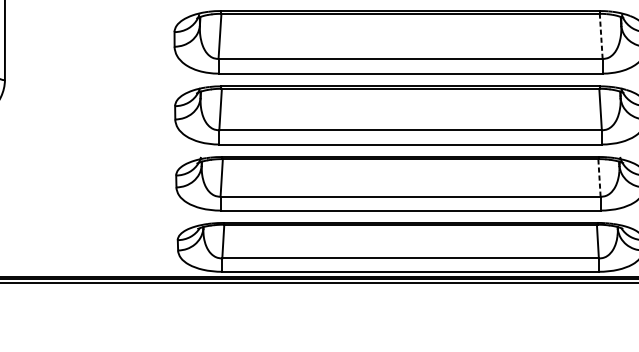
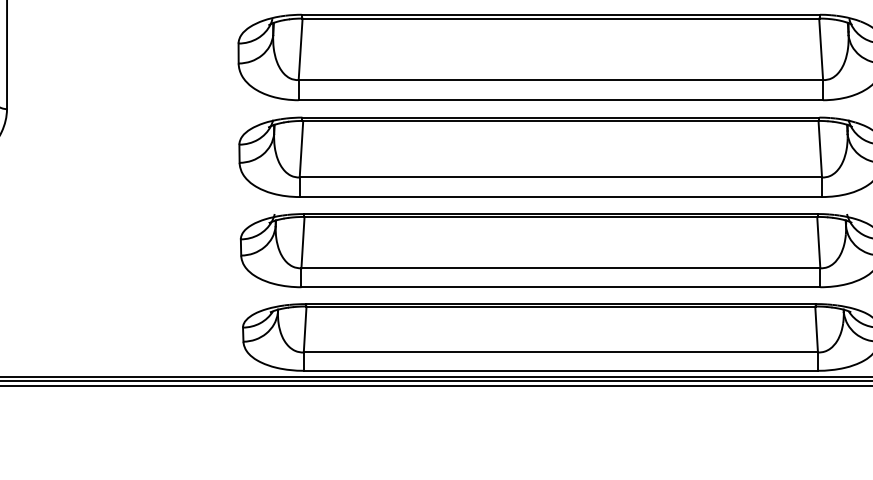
line: (601, 36) -> (821, 49), dashed -> solid
line: (599, 177) -> (818, 242), dashed -> solid

